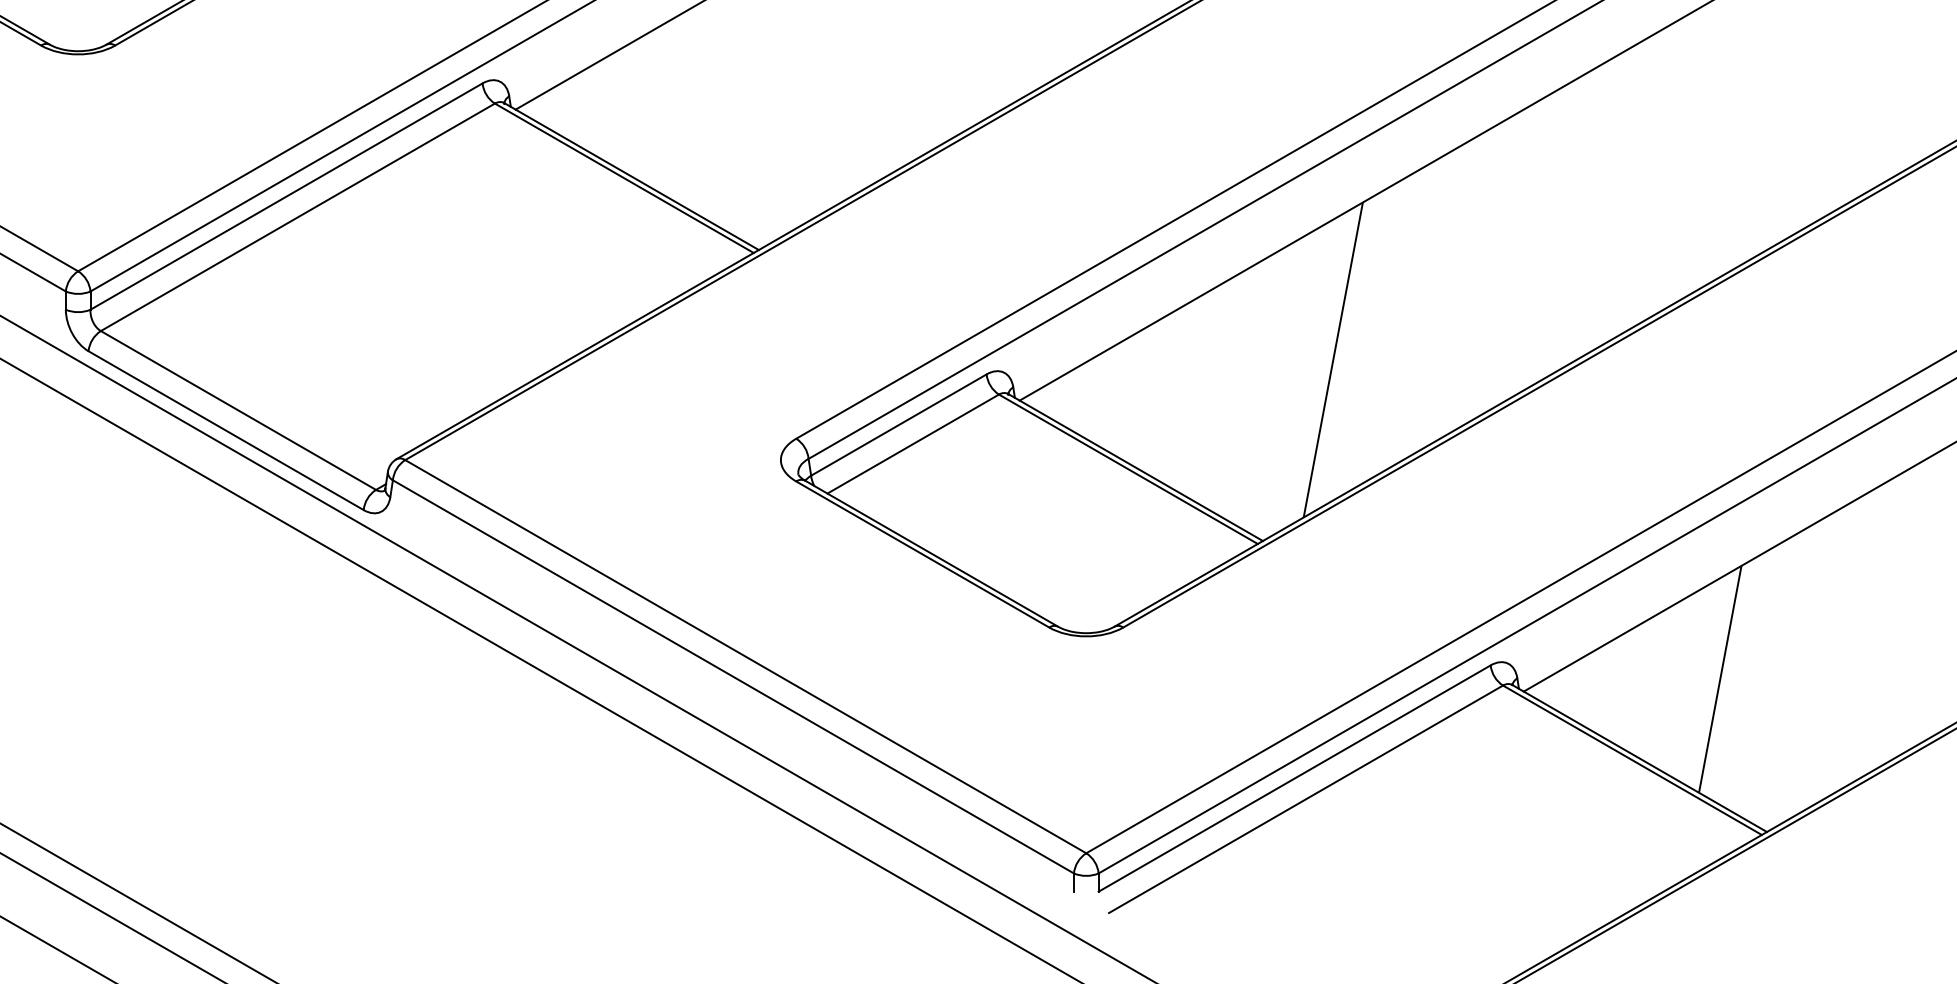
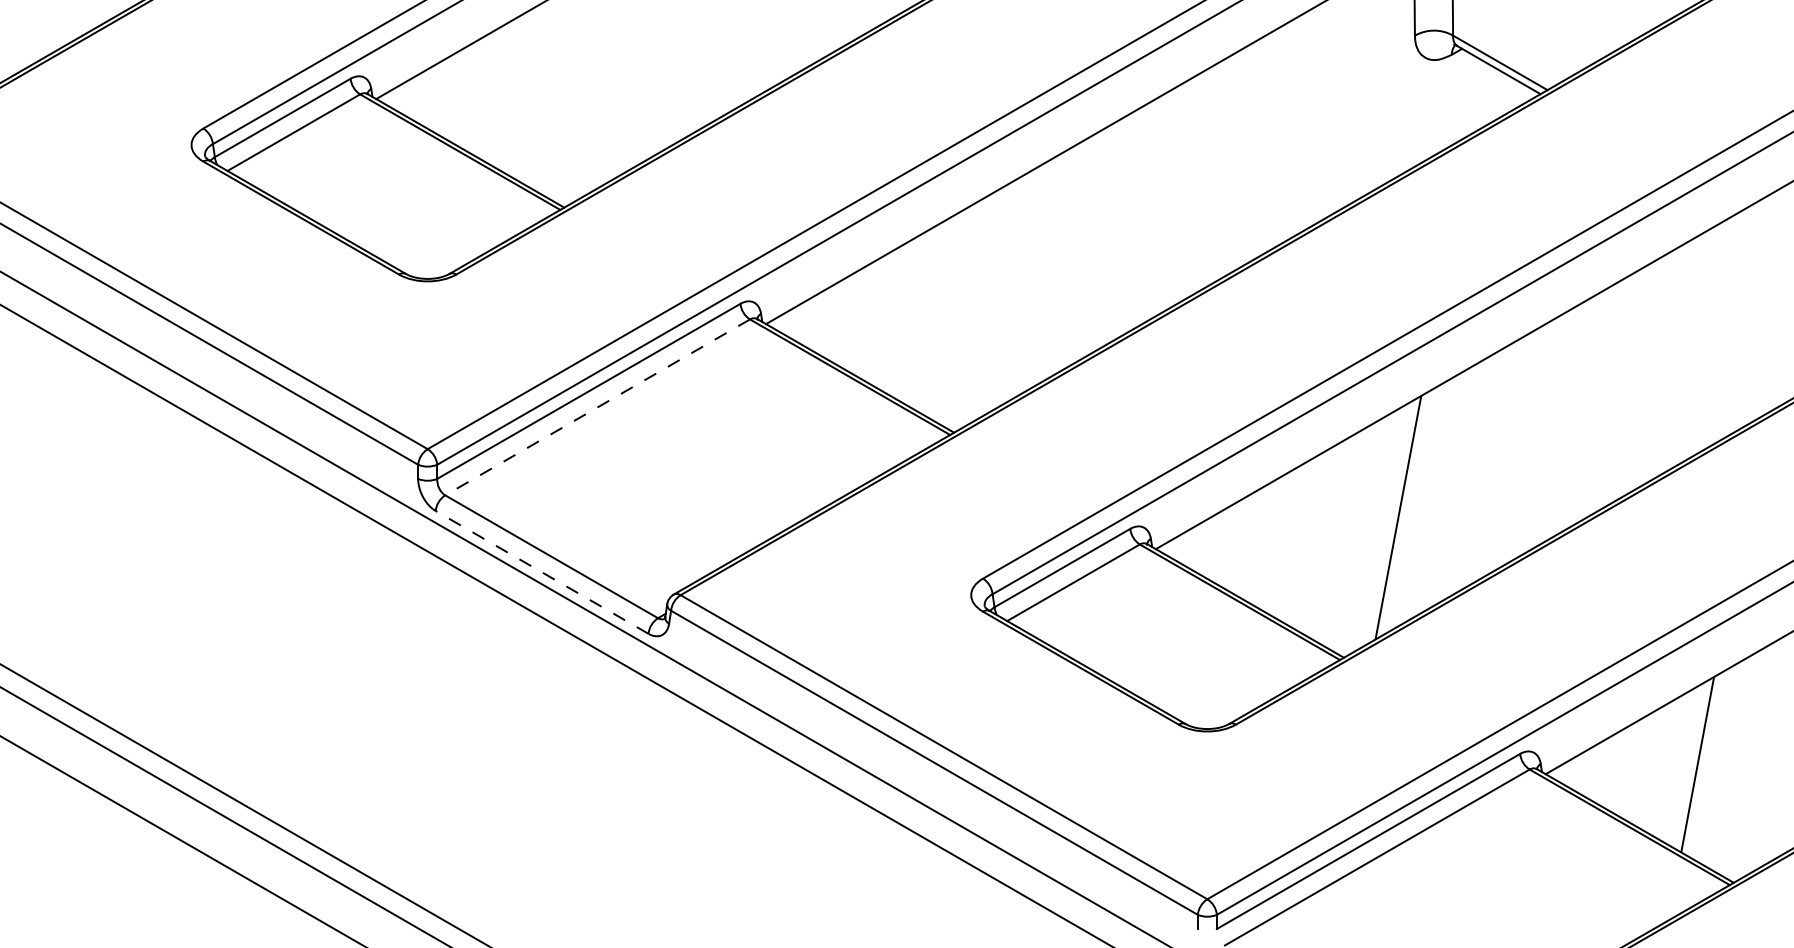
line: (297, 217) -> (597, 407), solid -> dashed
line: (226, 430) -> (542, 572), solid -> dashed

